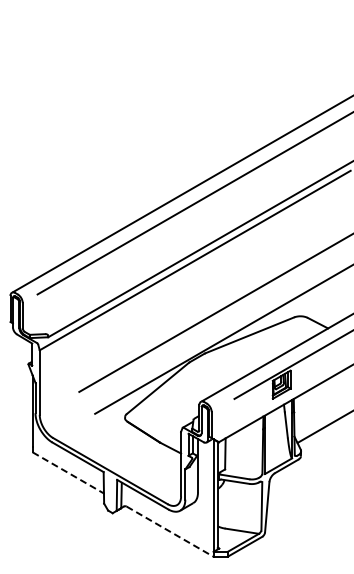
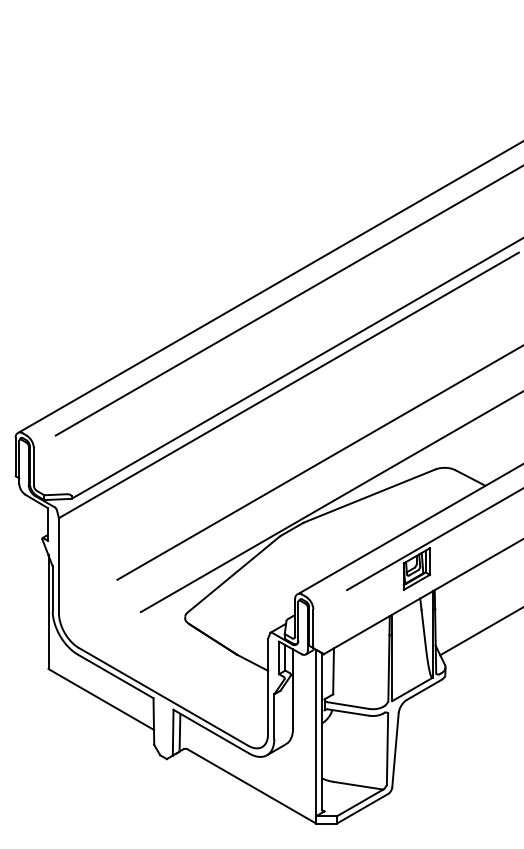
line: (68, 473) -> (101, 700), dashed -> solid
line: (170, 531) -> (252, 786), dashed -> solid

